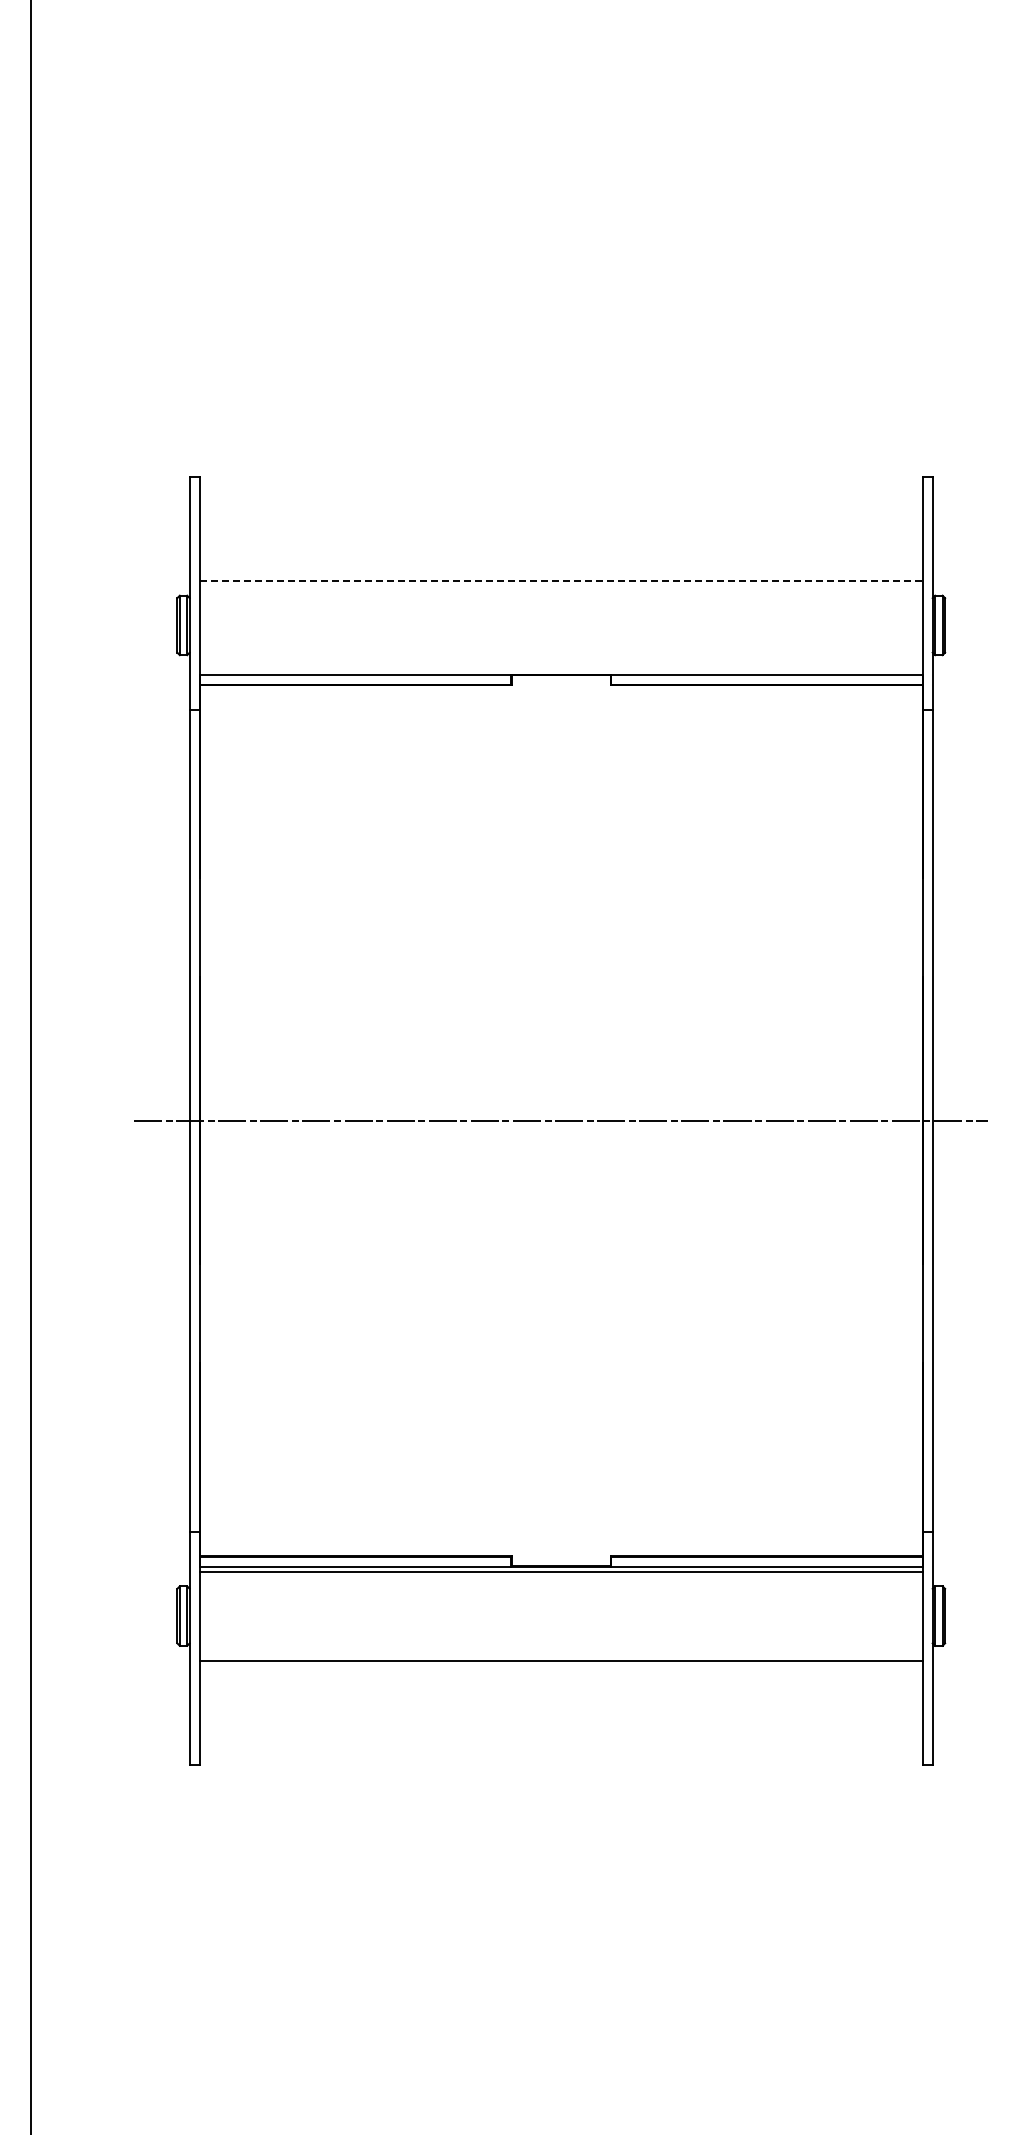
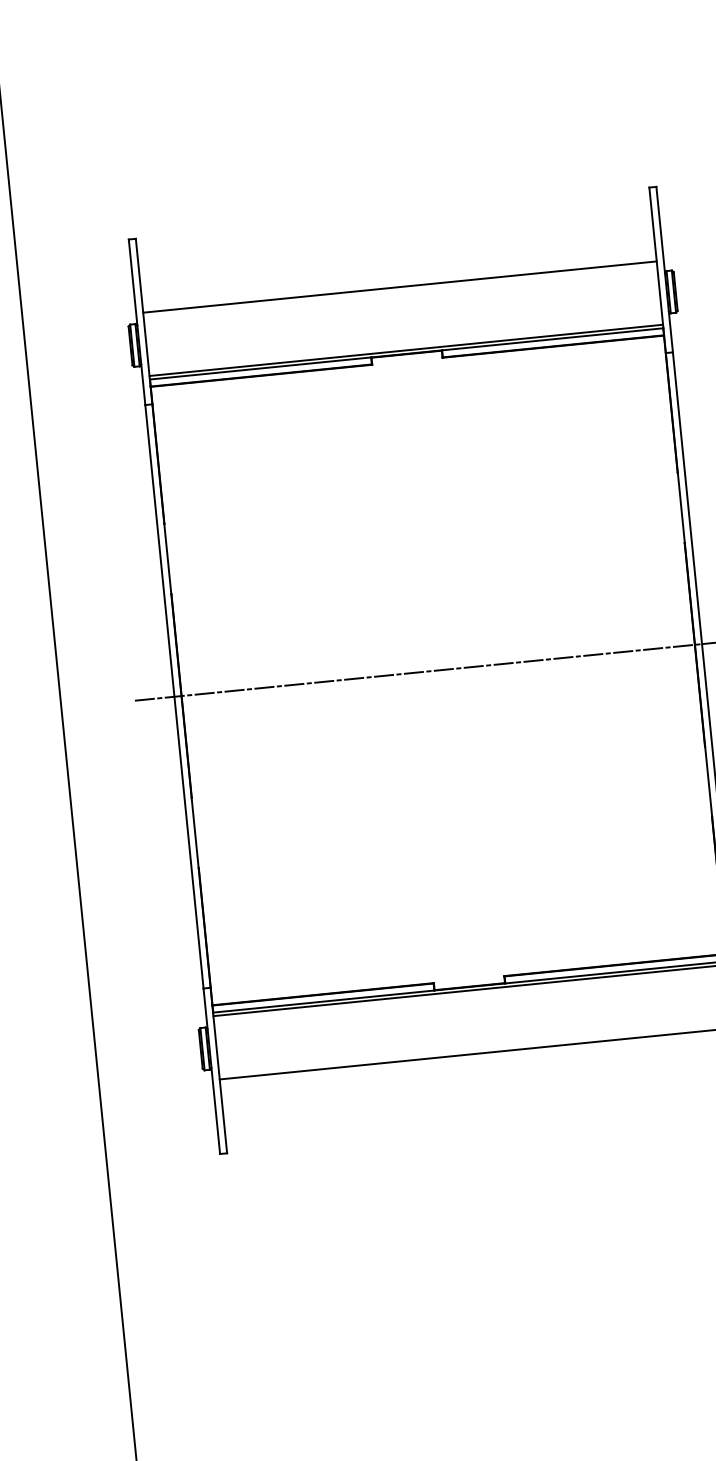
line: (561, 580) -> (400, 286), dashed -> solid
line: (560, 670) -> (405, 350), added

